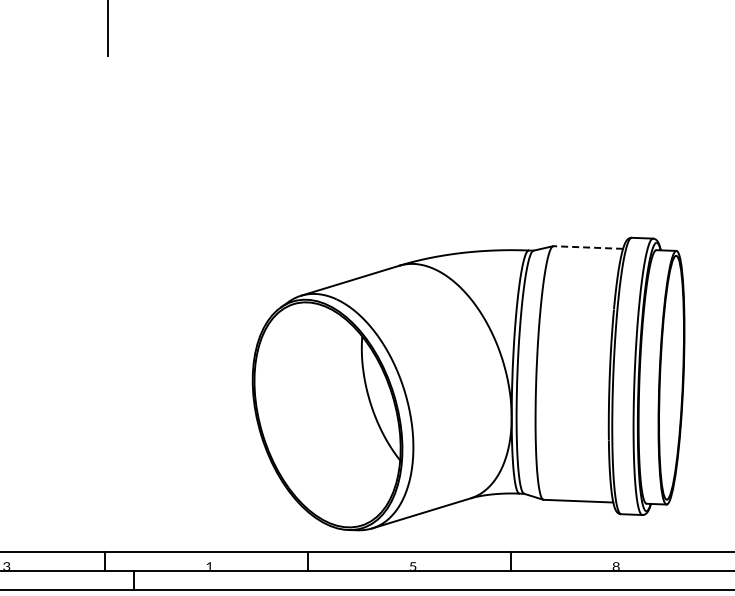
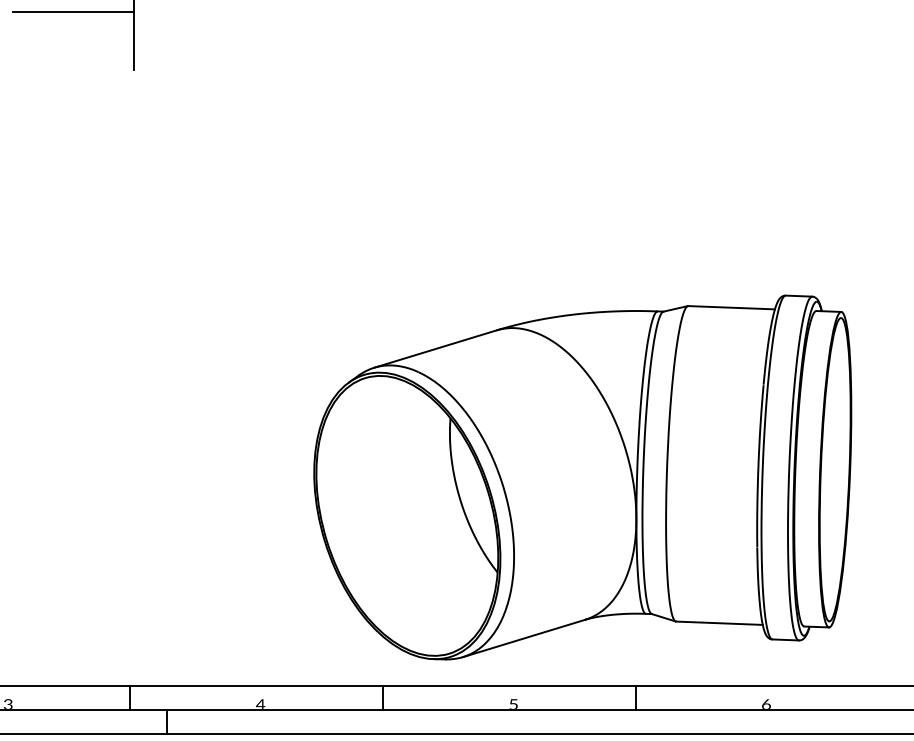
line: (59, 9) -> (73, 11), added
line: (588, 247) -> (731, 307), dashed -> solid
text: (209, 565) -> (260, 703), 1 -> 4
text: (615, 565) -> (765, 703), 8 -> 6

